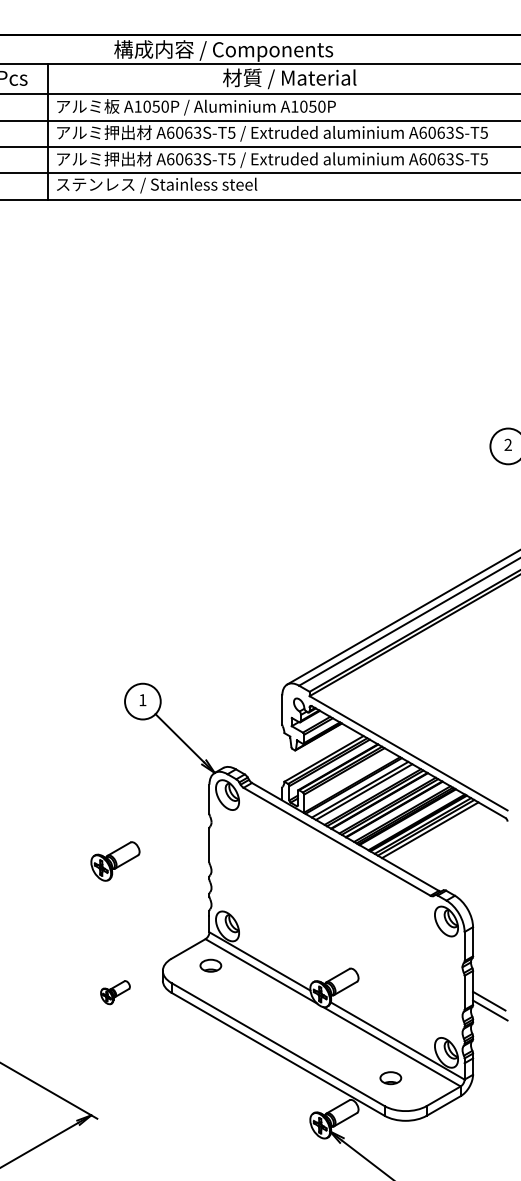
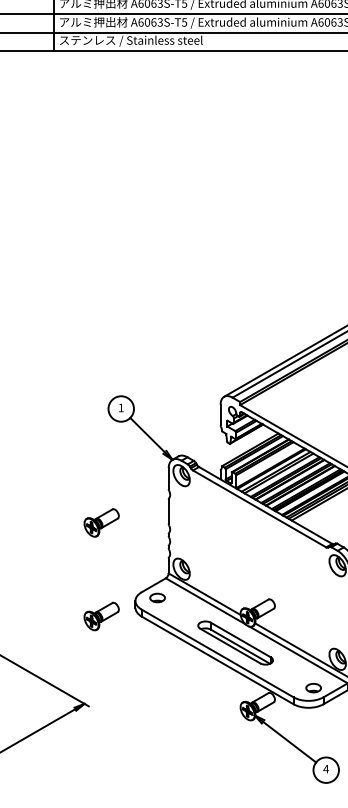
part: (210, 965) -> (157, 597), moved
part: (115, 992) -> (101, 616), size x1.67
part: (303, 1029) -> (235, 642), added
part: (390, 1078) -> (313, 688), moved

